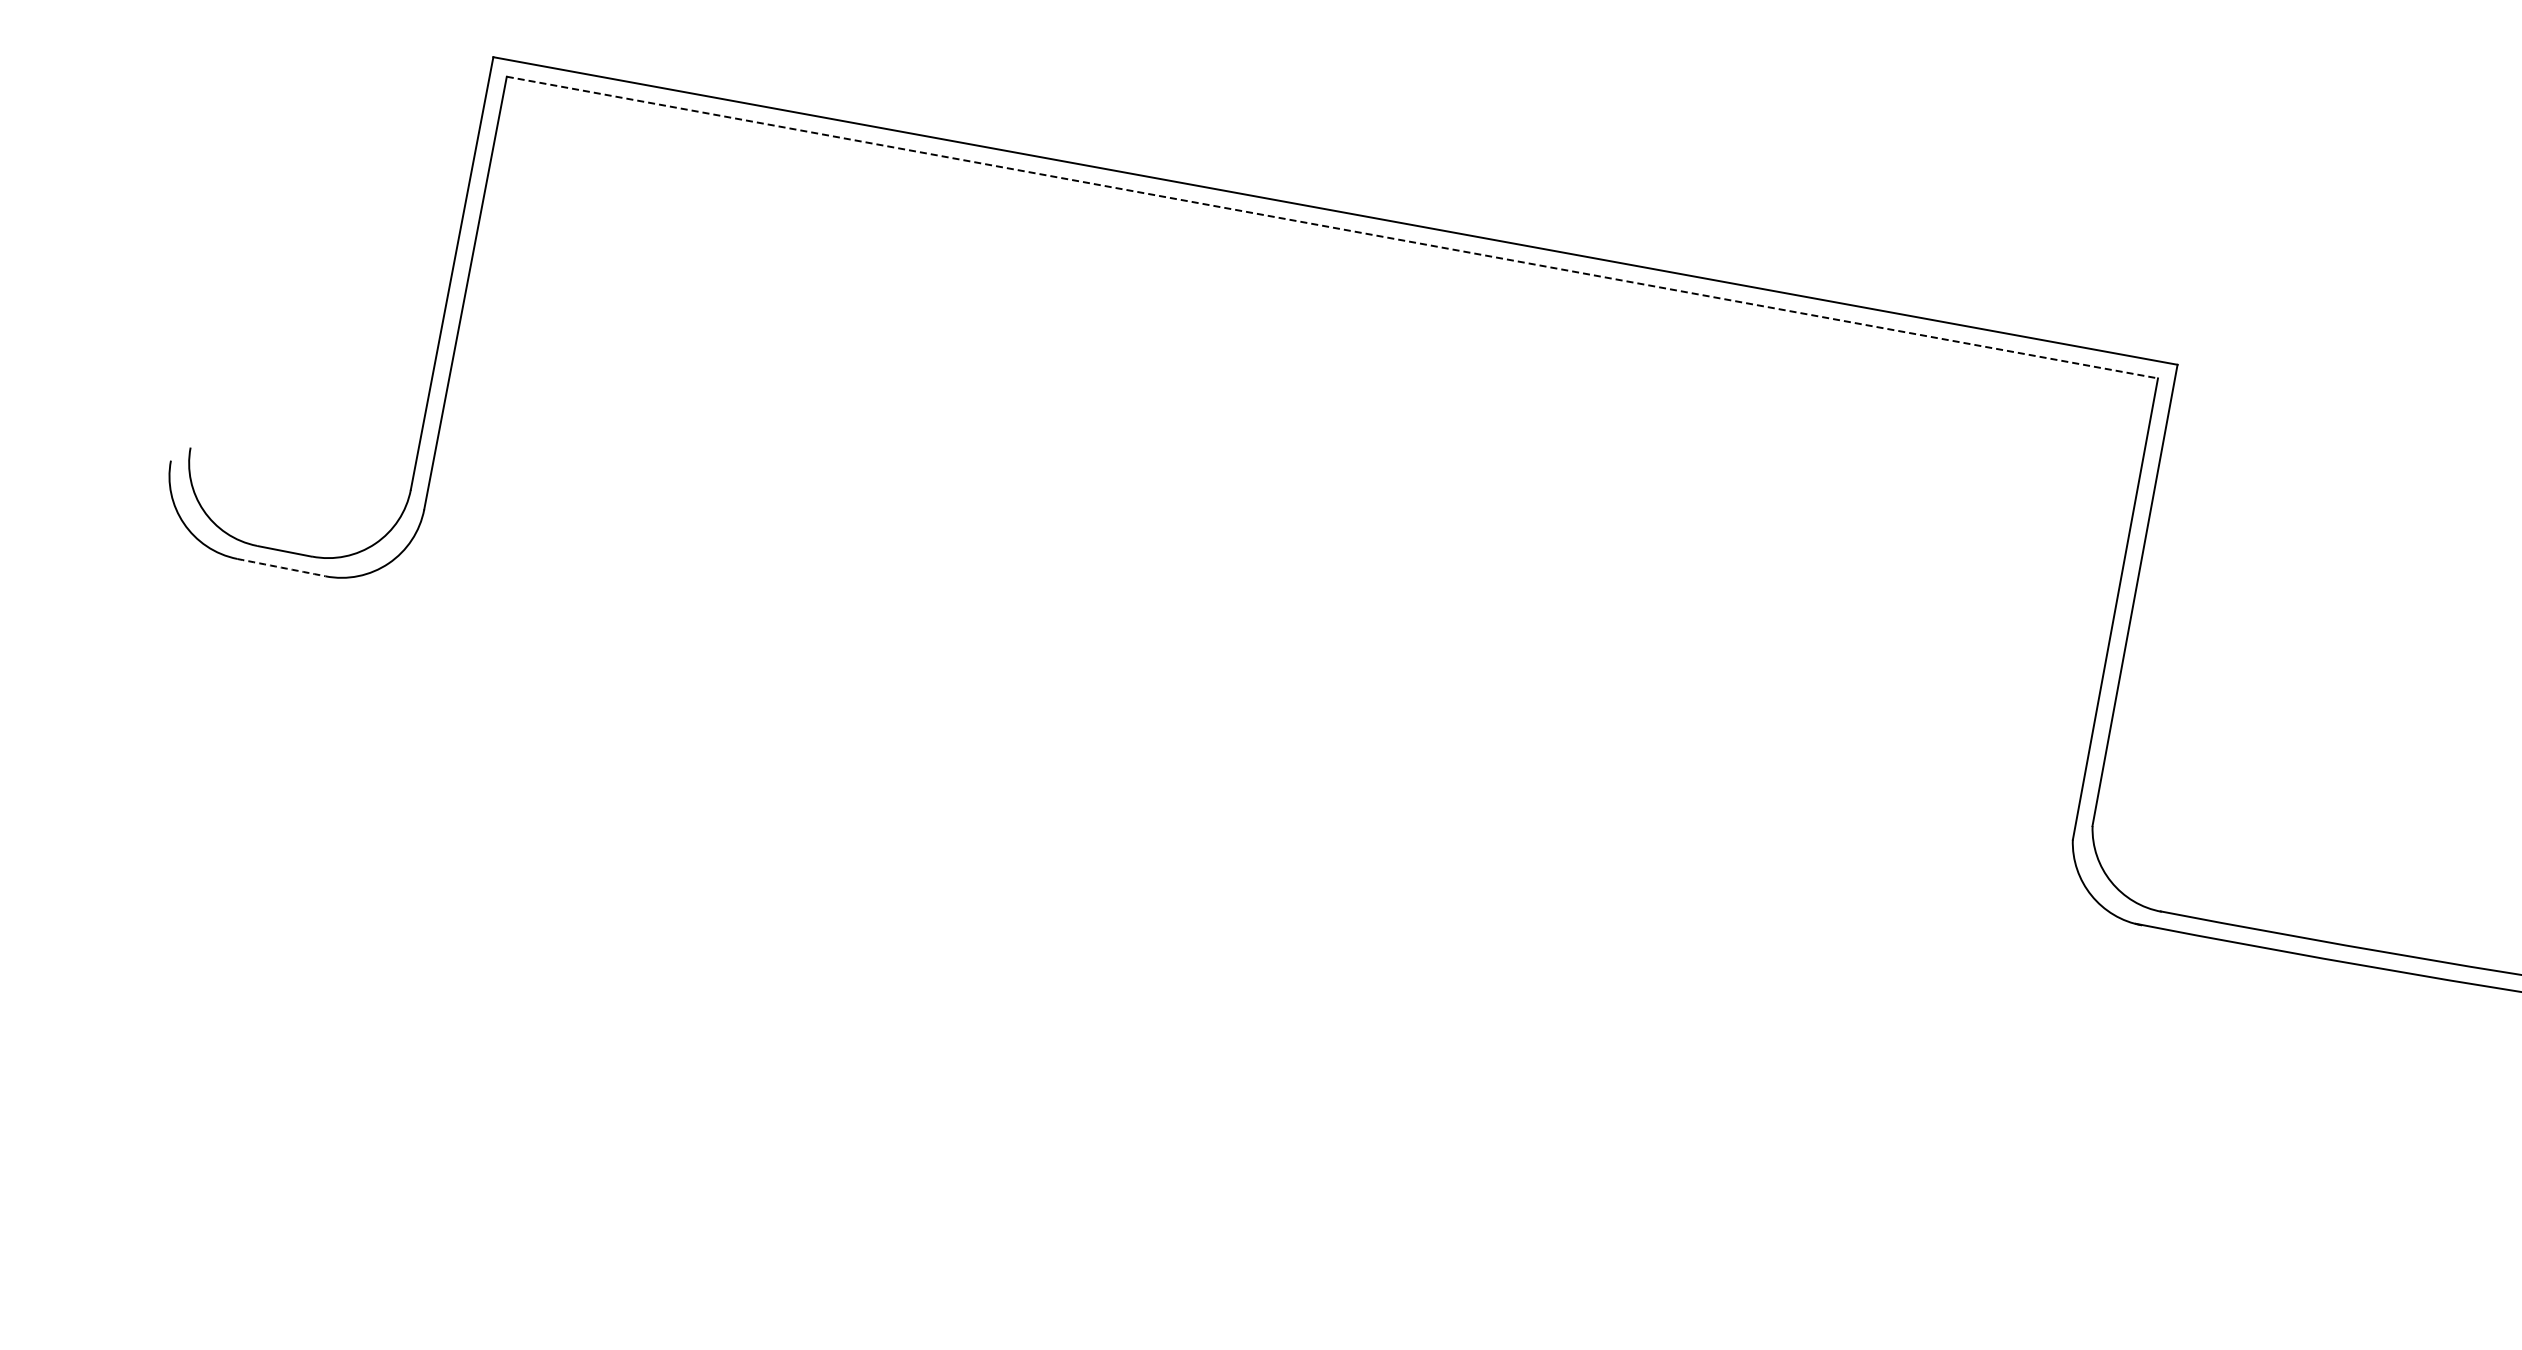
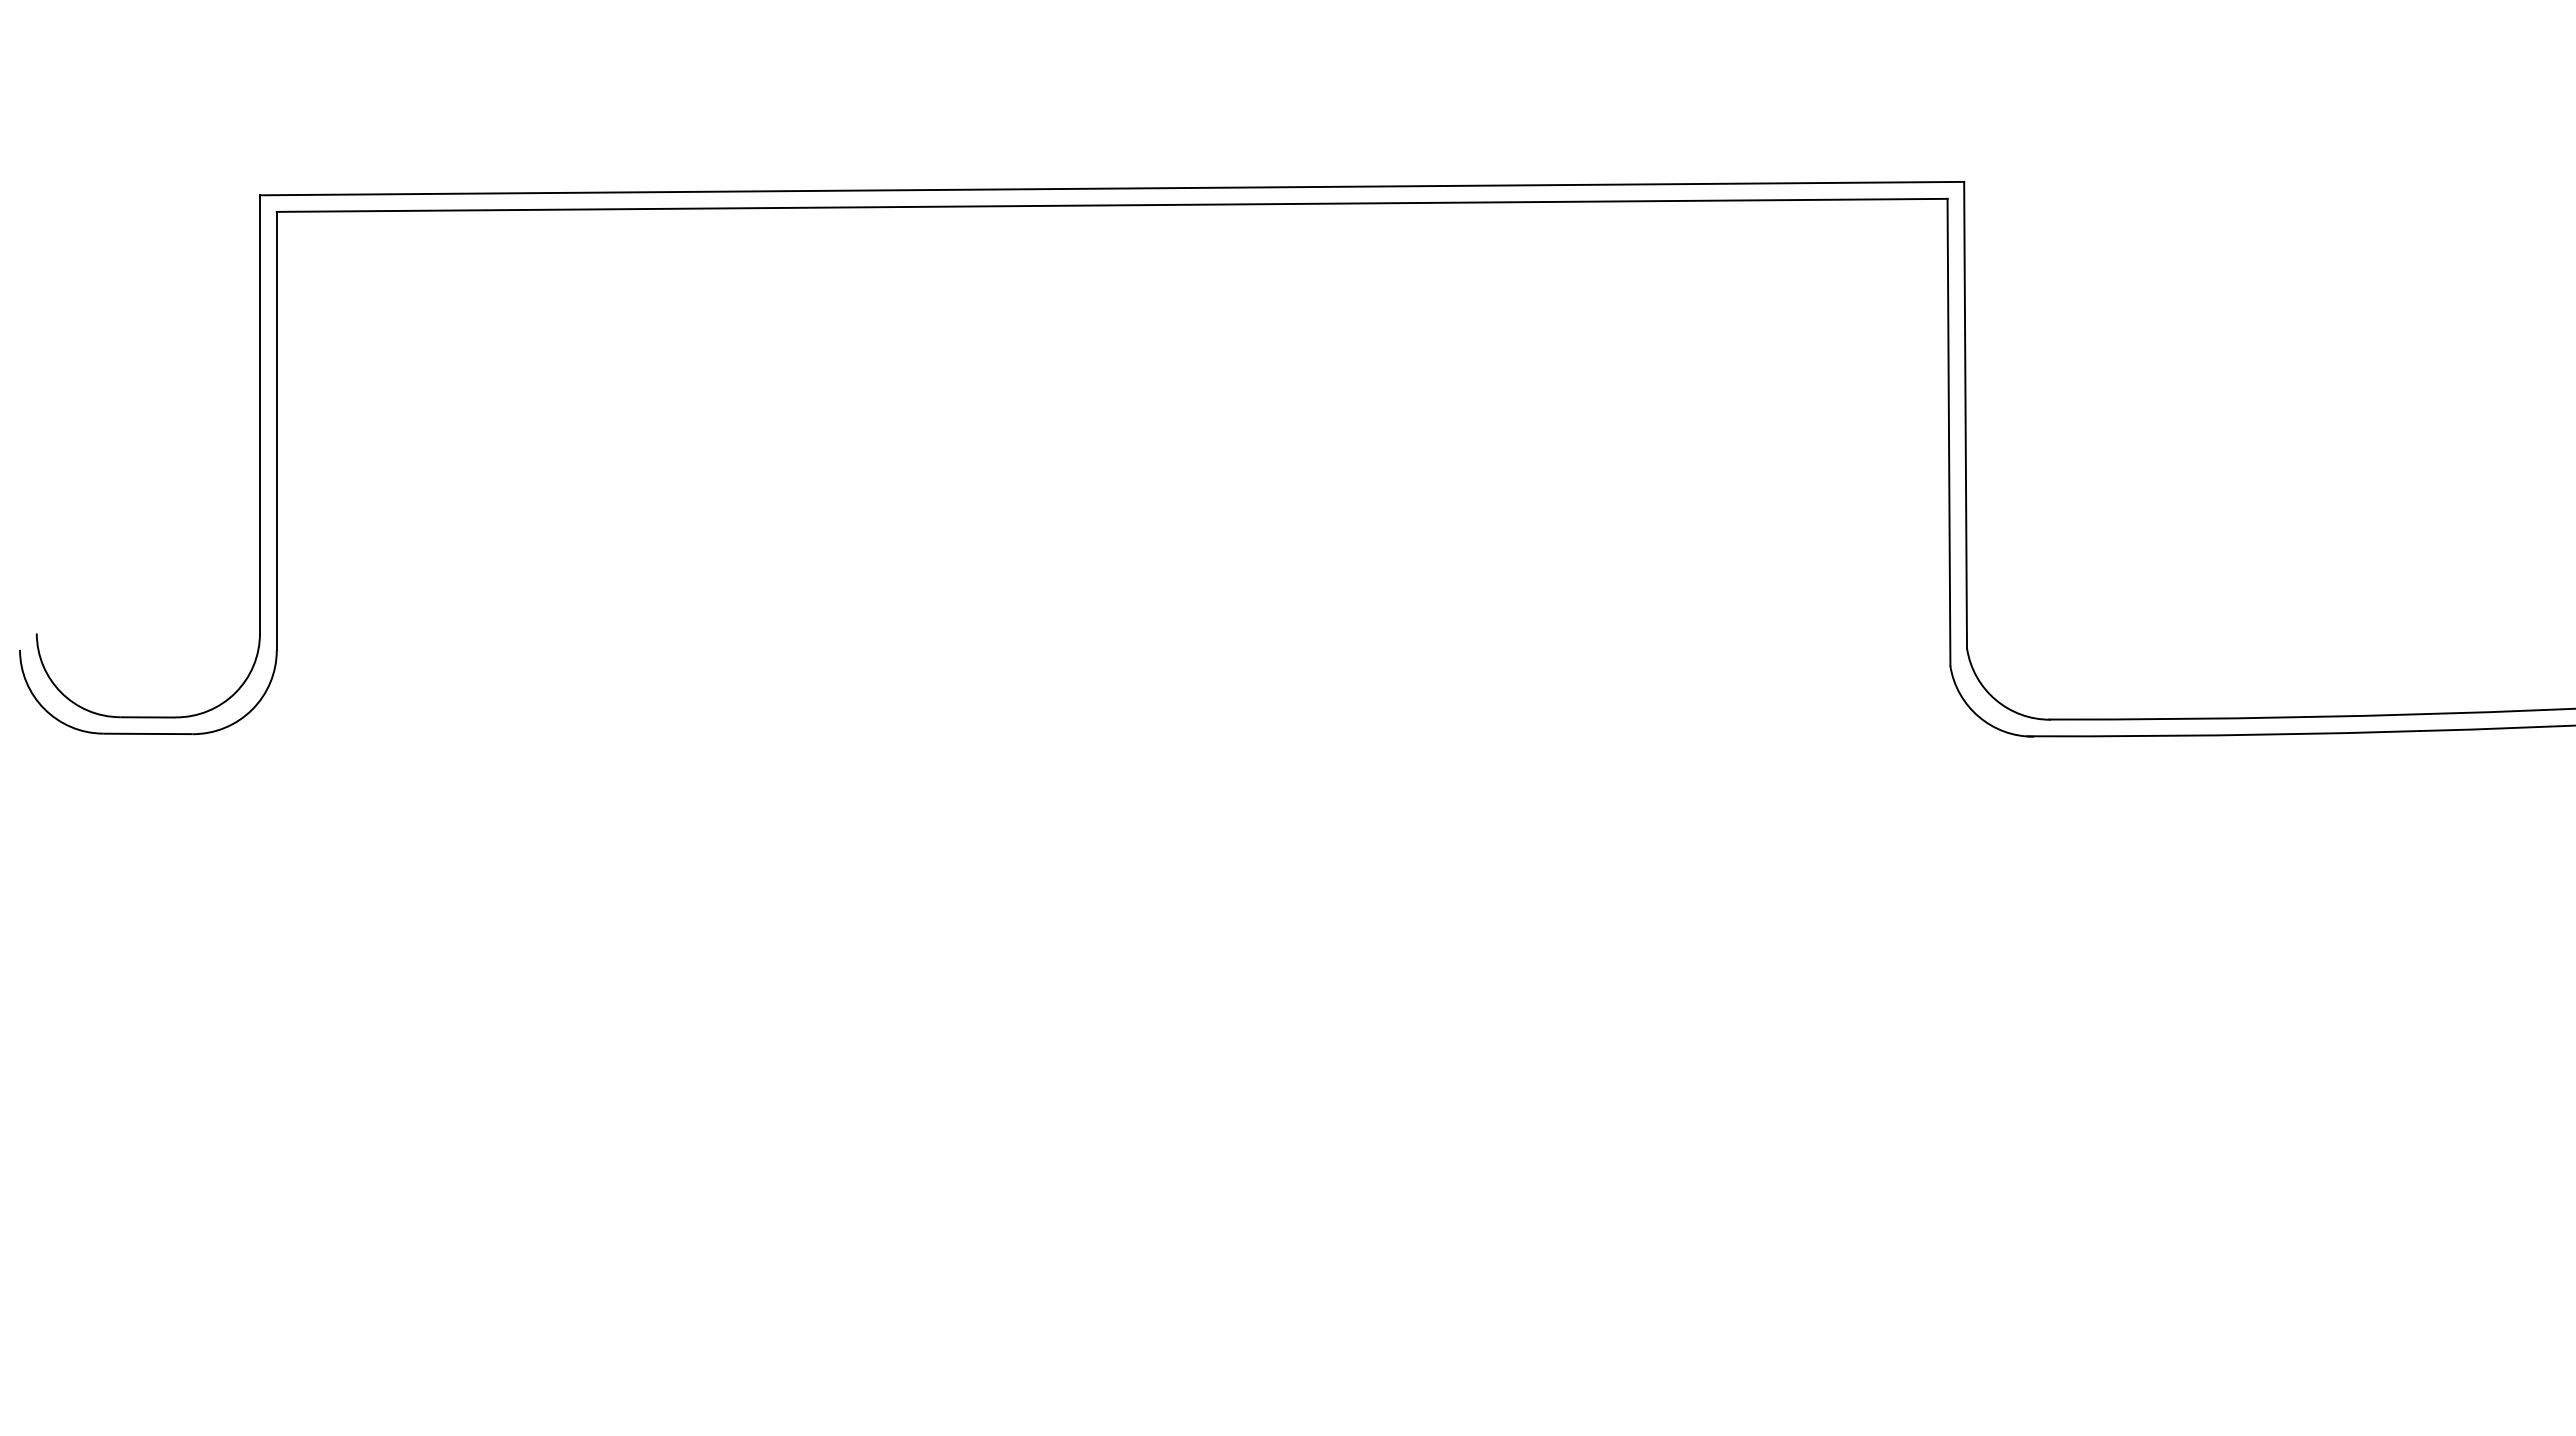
line: (1332, 227) -> (1112, 205), dashed -> solid
arc: (281, 567) -> (147, 733), dashed -> solid

